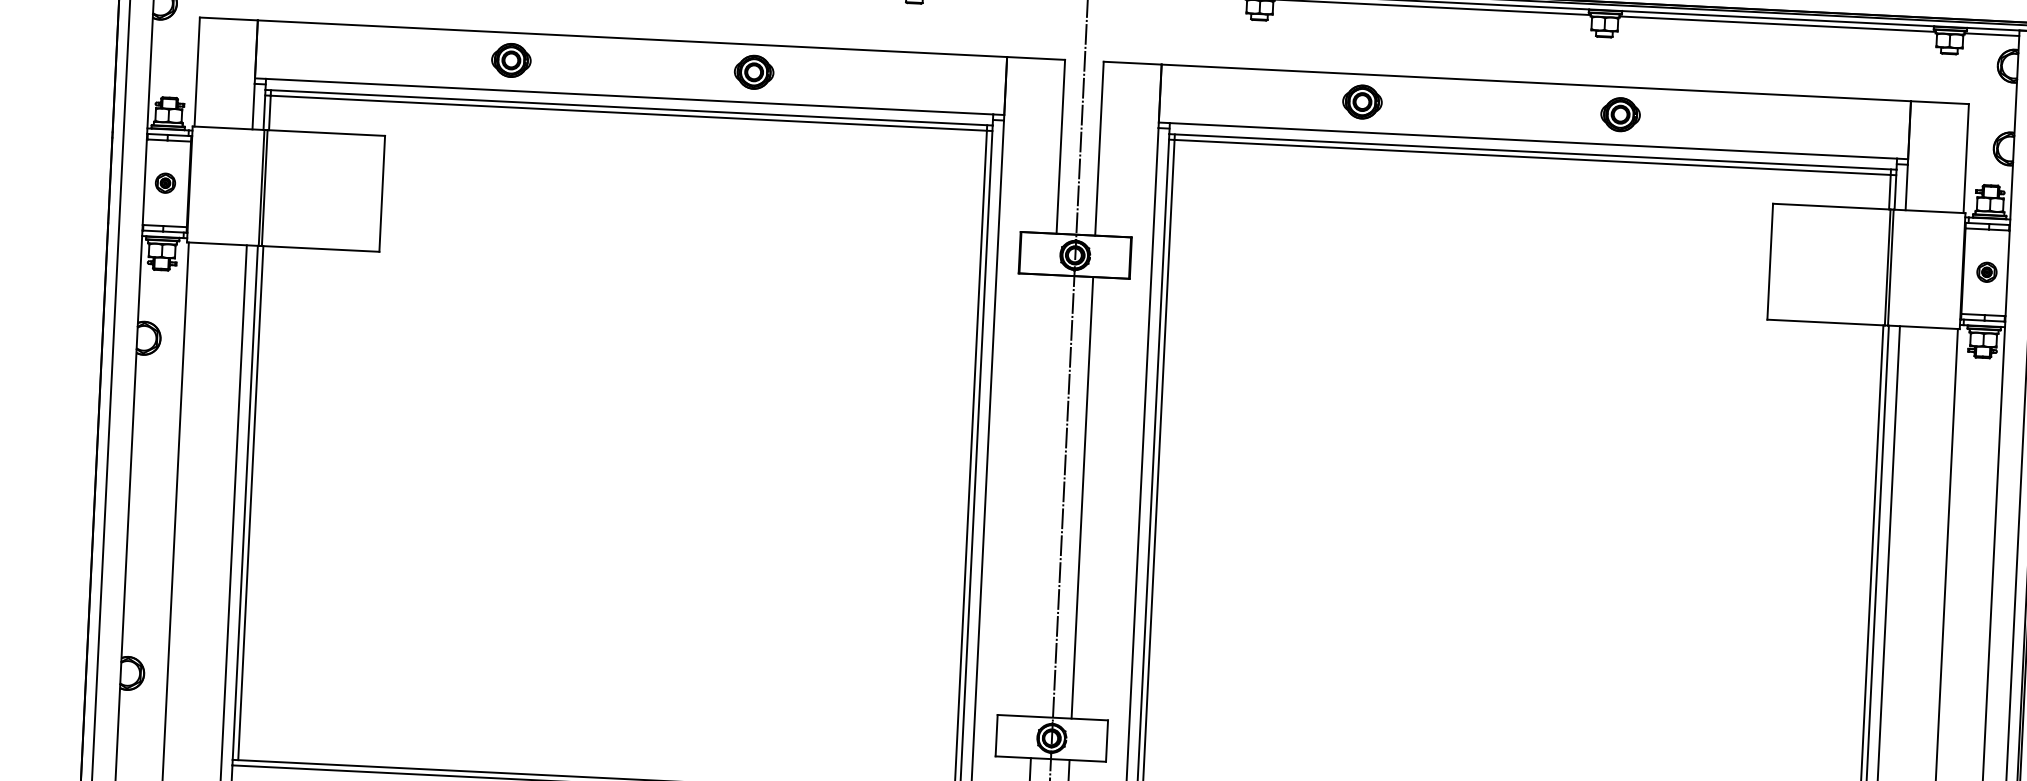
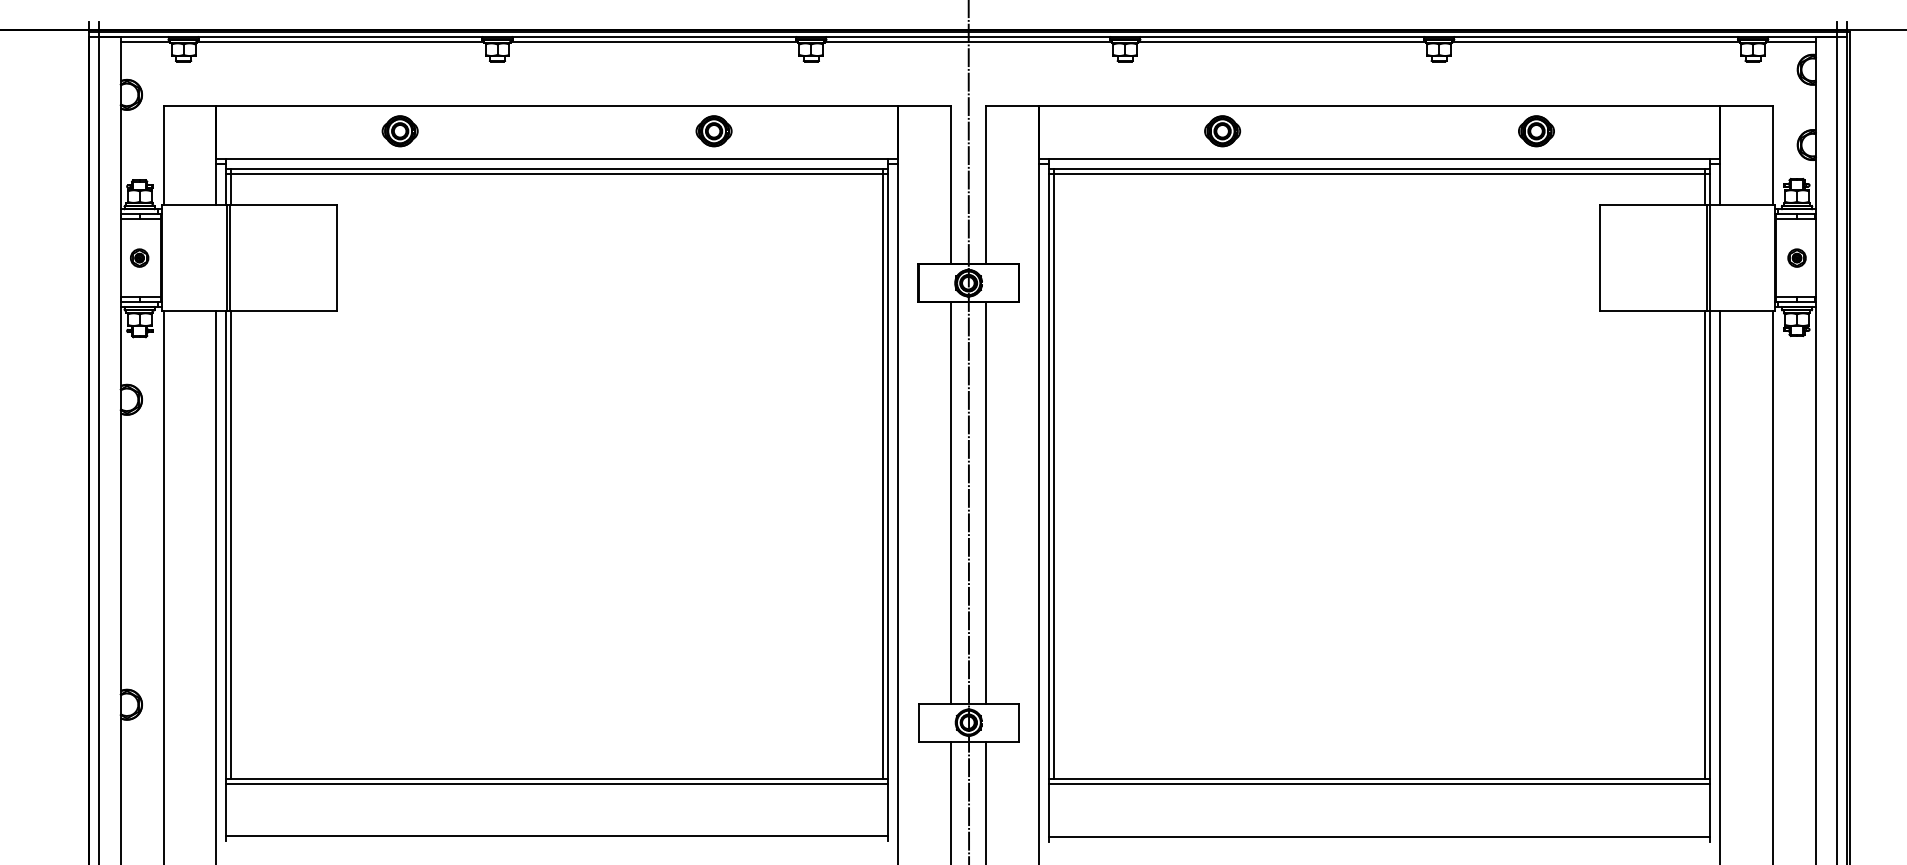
part: (510, 60) -> (399, 131), moved
part: (753, 72) -> (713, 131), moved
part: (1620, 114) -> (1536, 131), moved
line: (1043, 495) -> (950, 502), added

